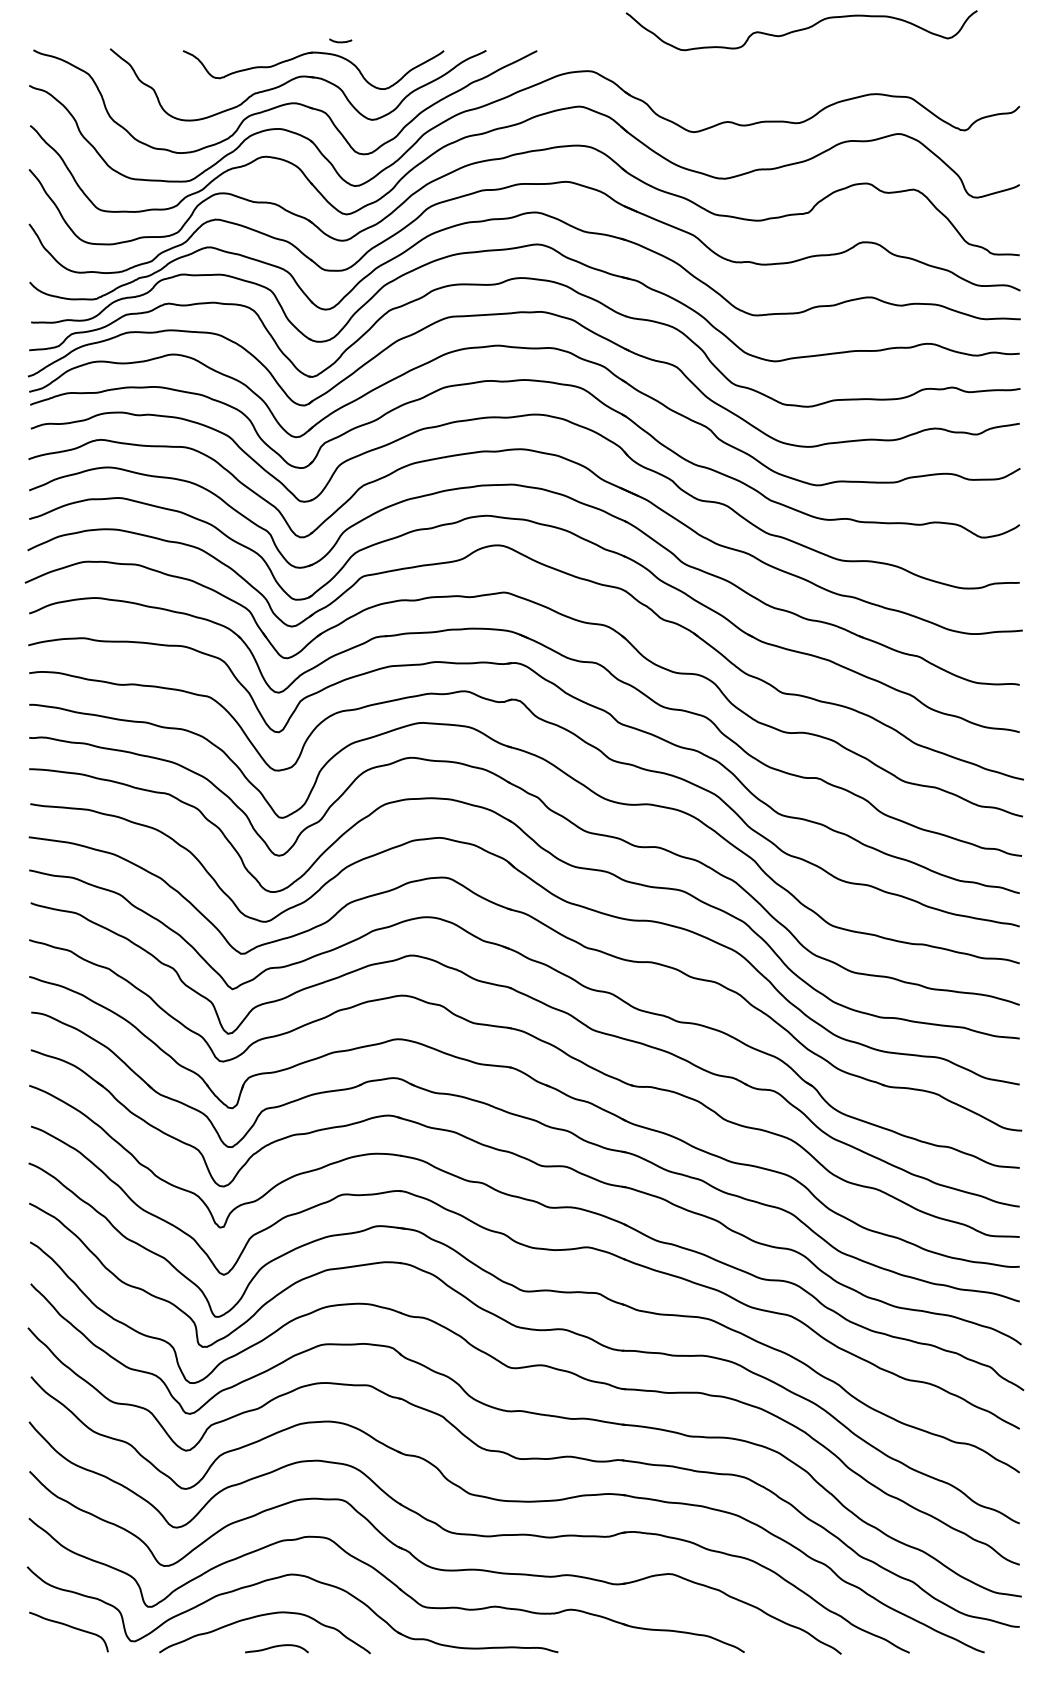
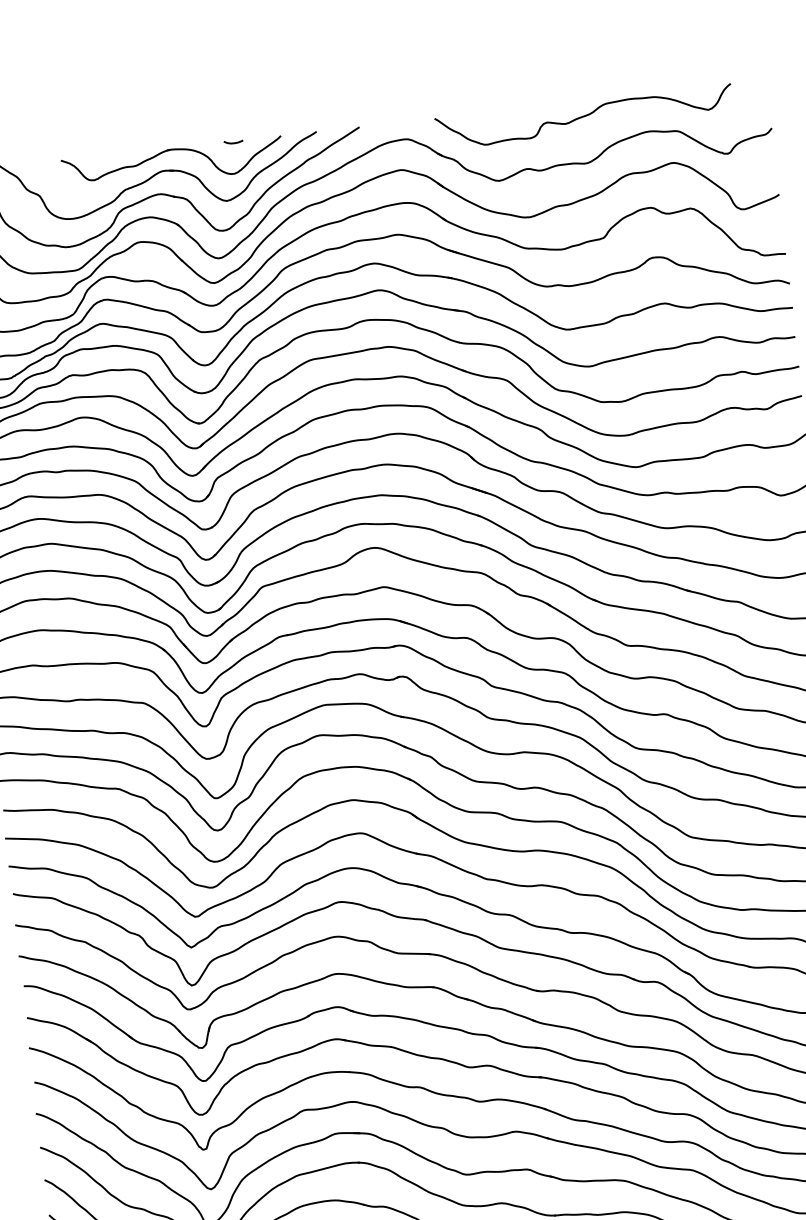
curve: (801, 30) -> (584, 116), moved
curve: (340, 41) -> (233, 142), moved

